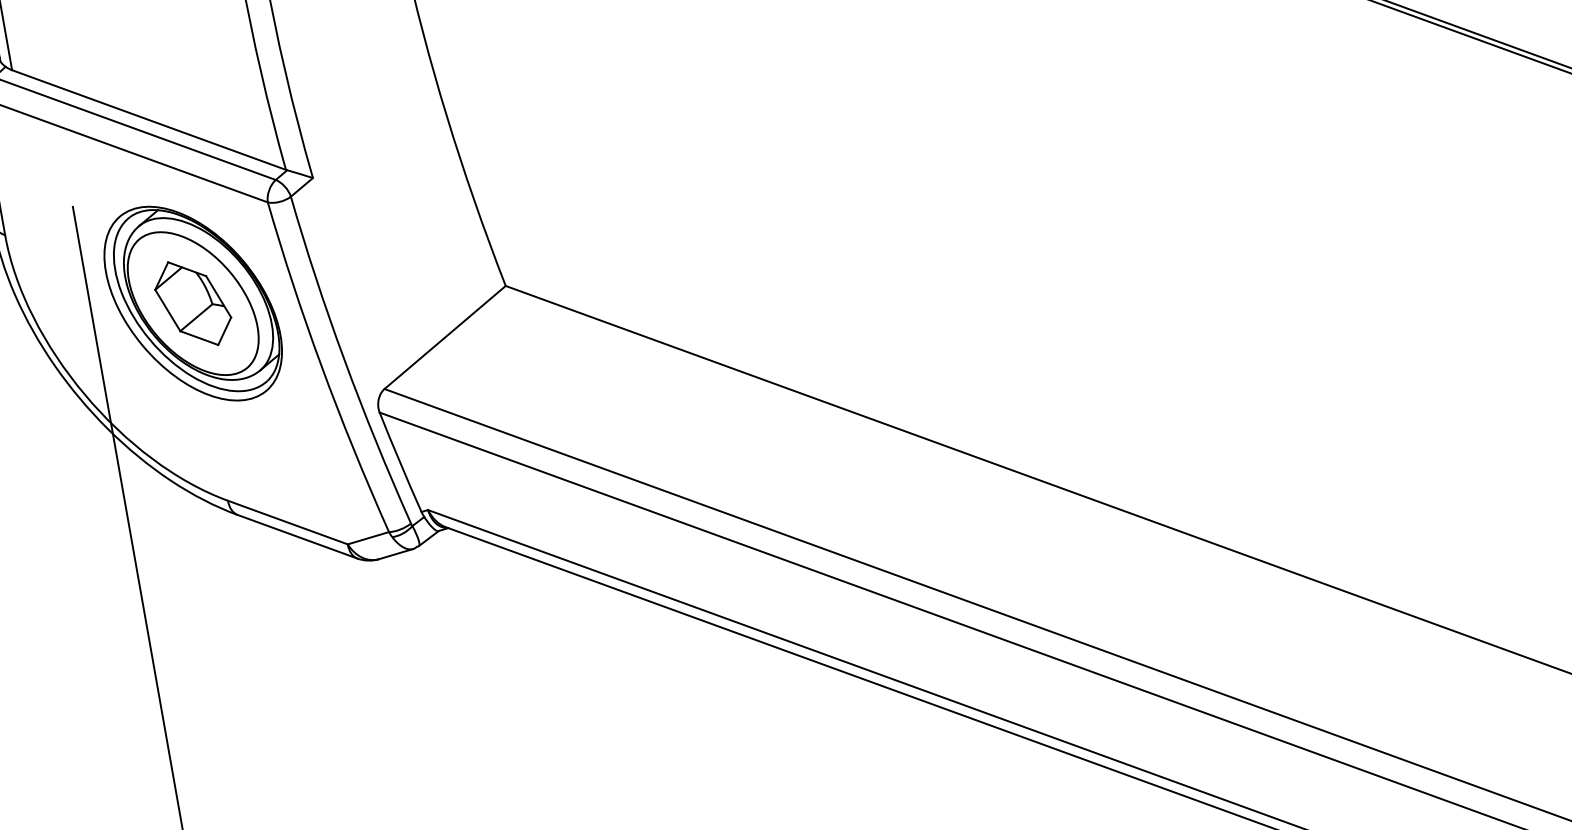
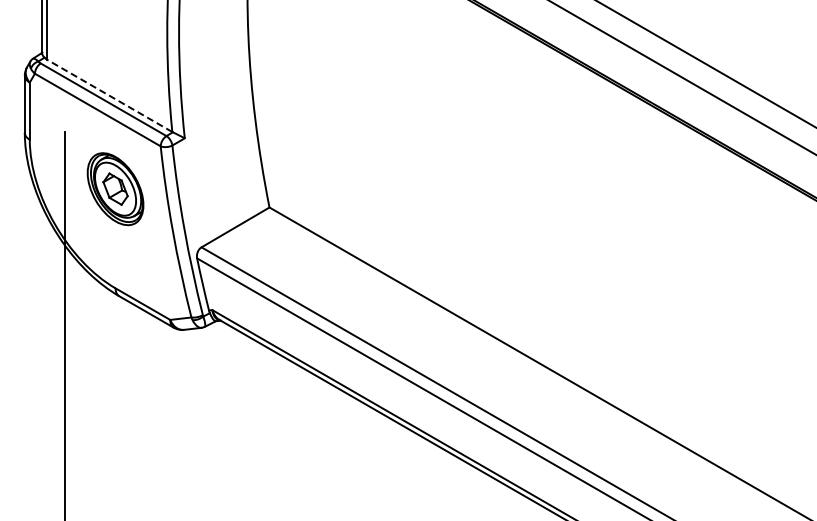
line: (148, 119) -> (109, 95), solid -> dashed
part: (192, 302) -> (115, 188), size x0.7

